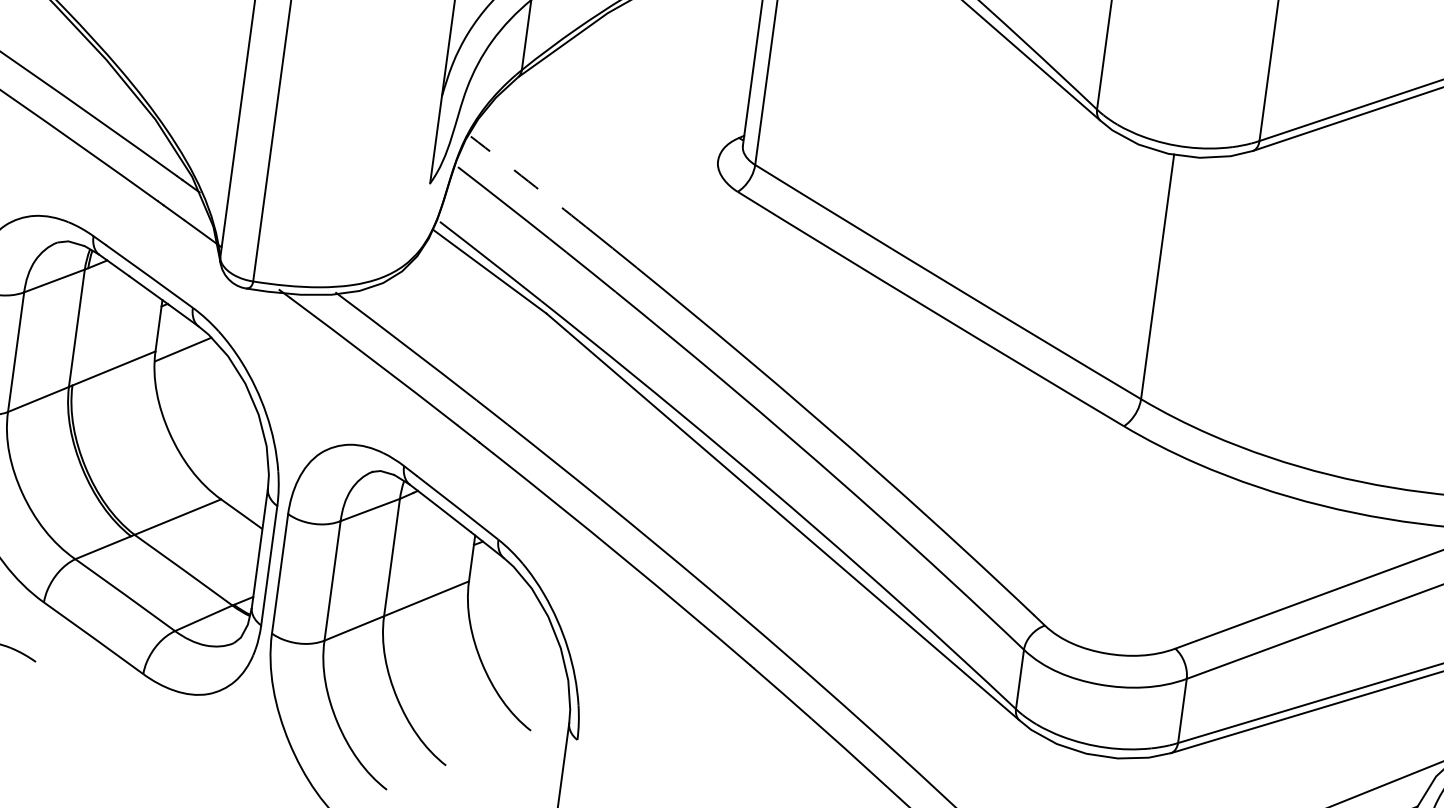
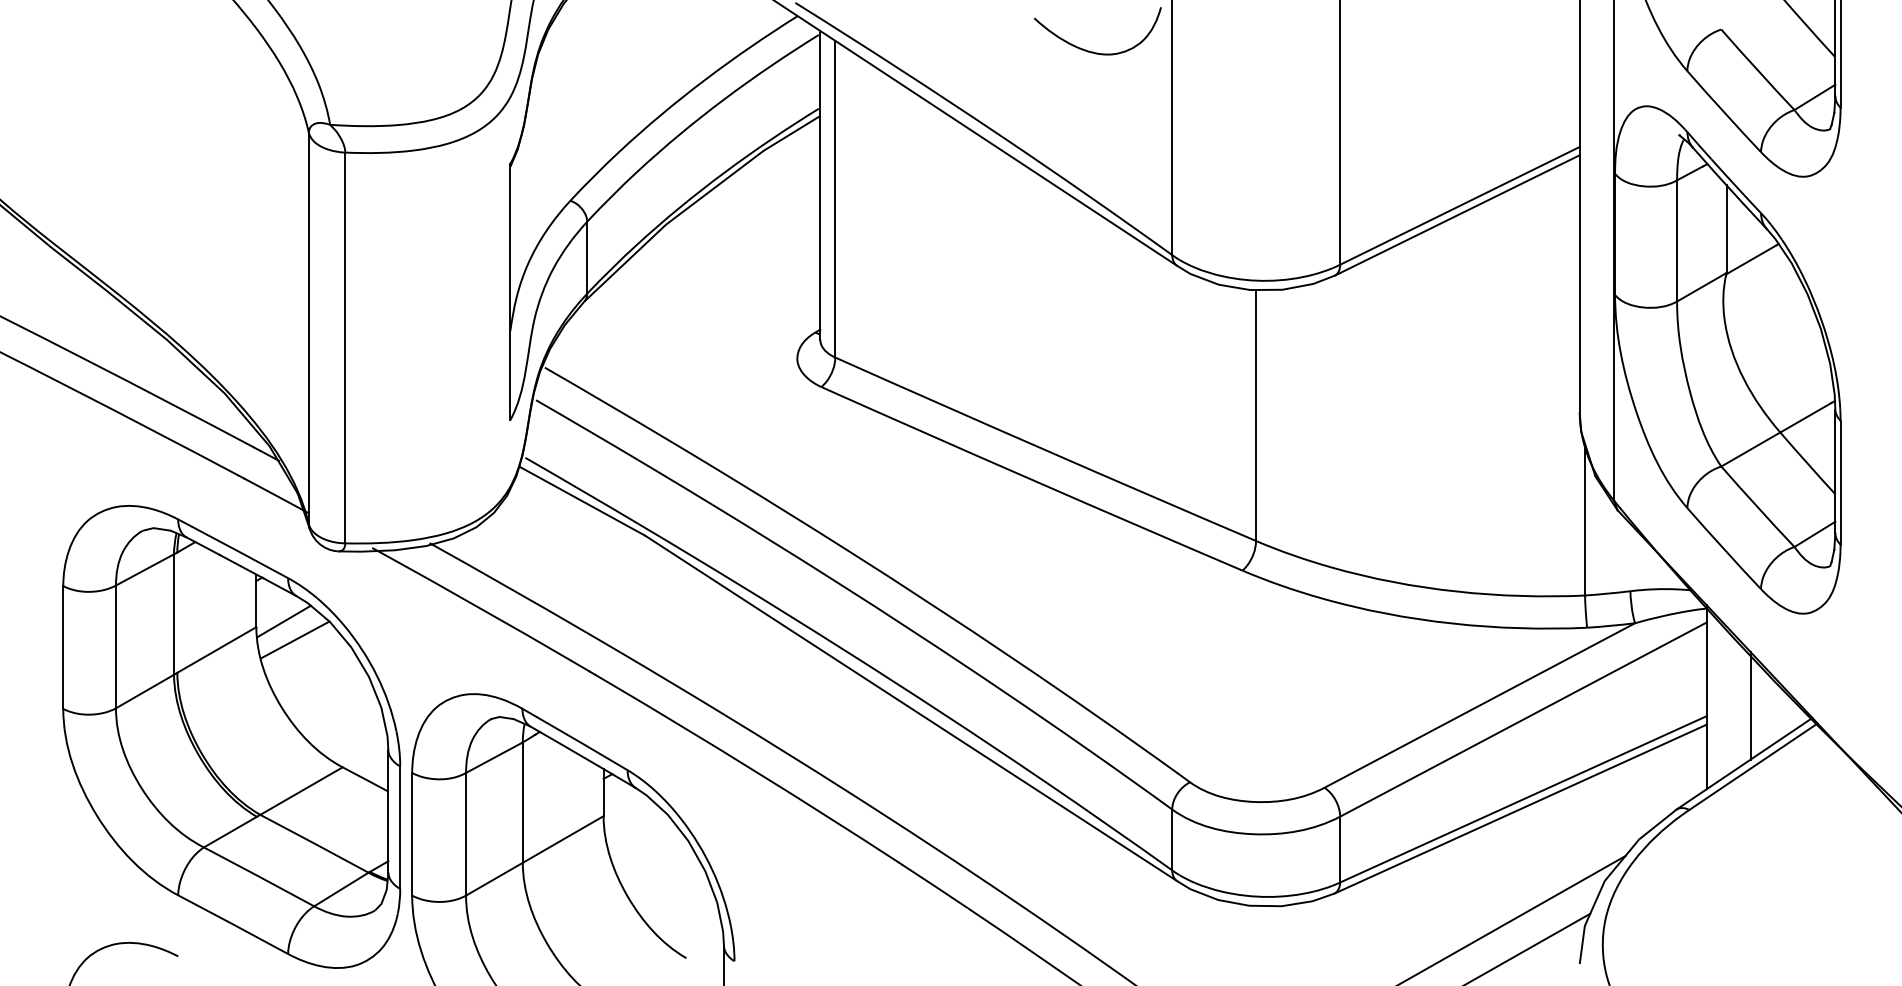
arc: (528, 181) -> (609, 405), dashed -> solid
line: (192, 368) -> (295, 639), added

